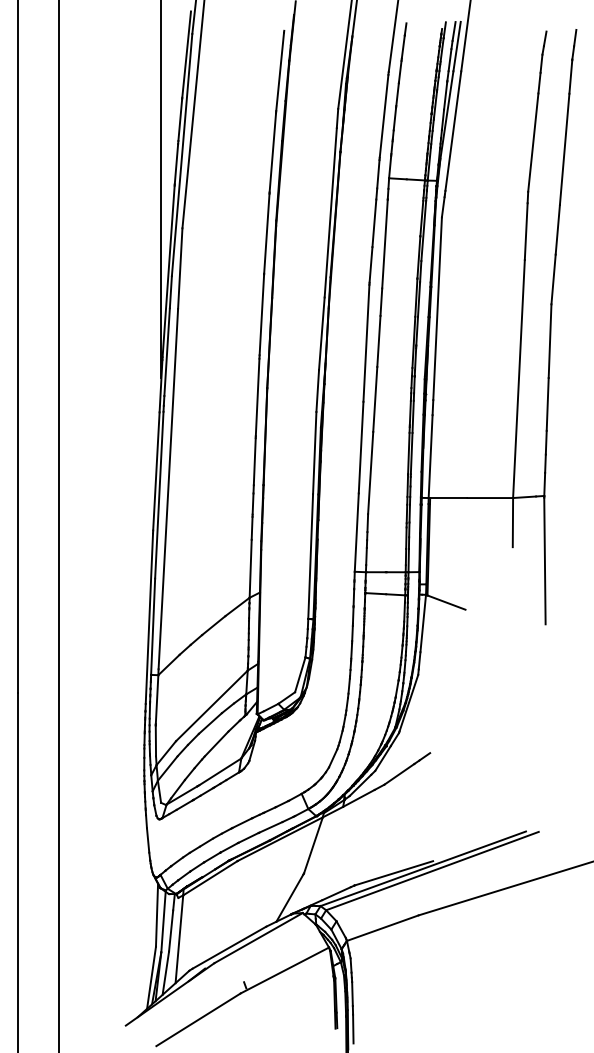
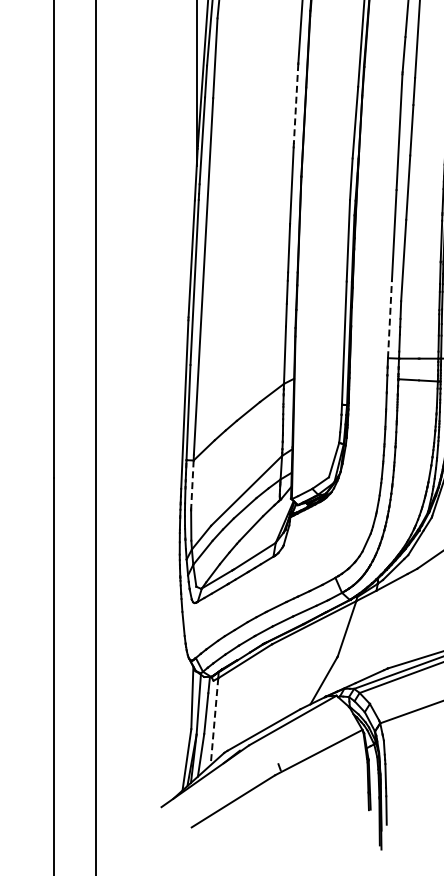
line: (261, 315) -> (295, 104), solid -> dashed
line: (356, 532) -> (389, 319), solid -> dashed
line: (157, 700) -> (192, 485), solid -> dashed
line: (179, 939) -> (214, 721), solid -> dashed

